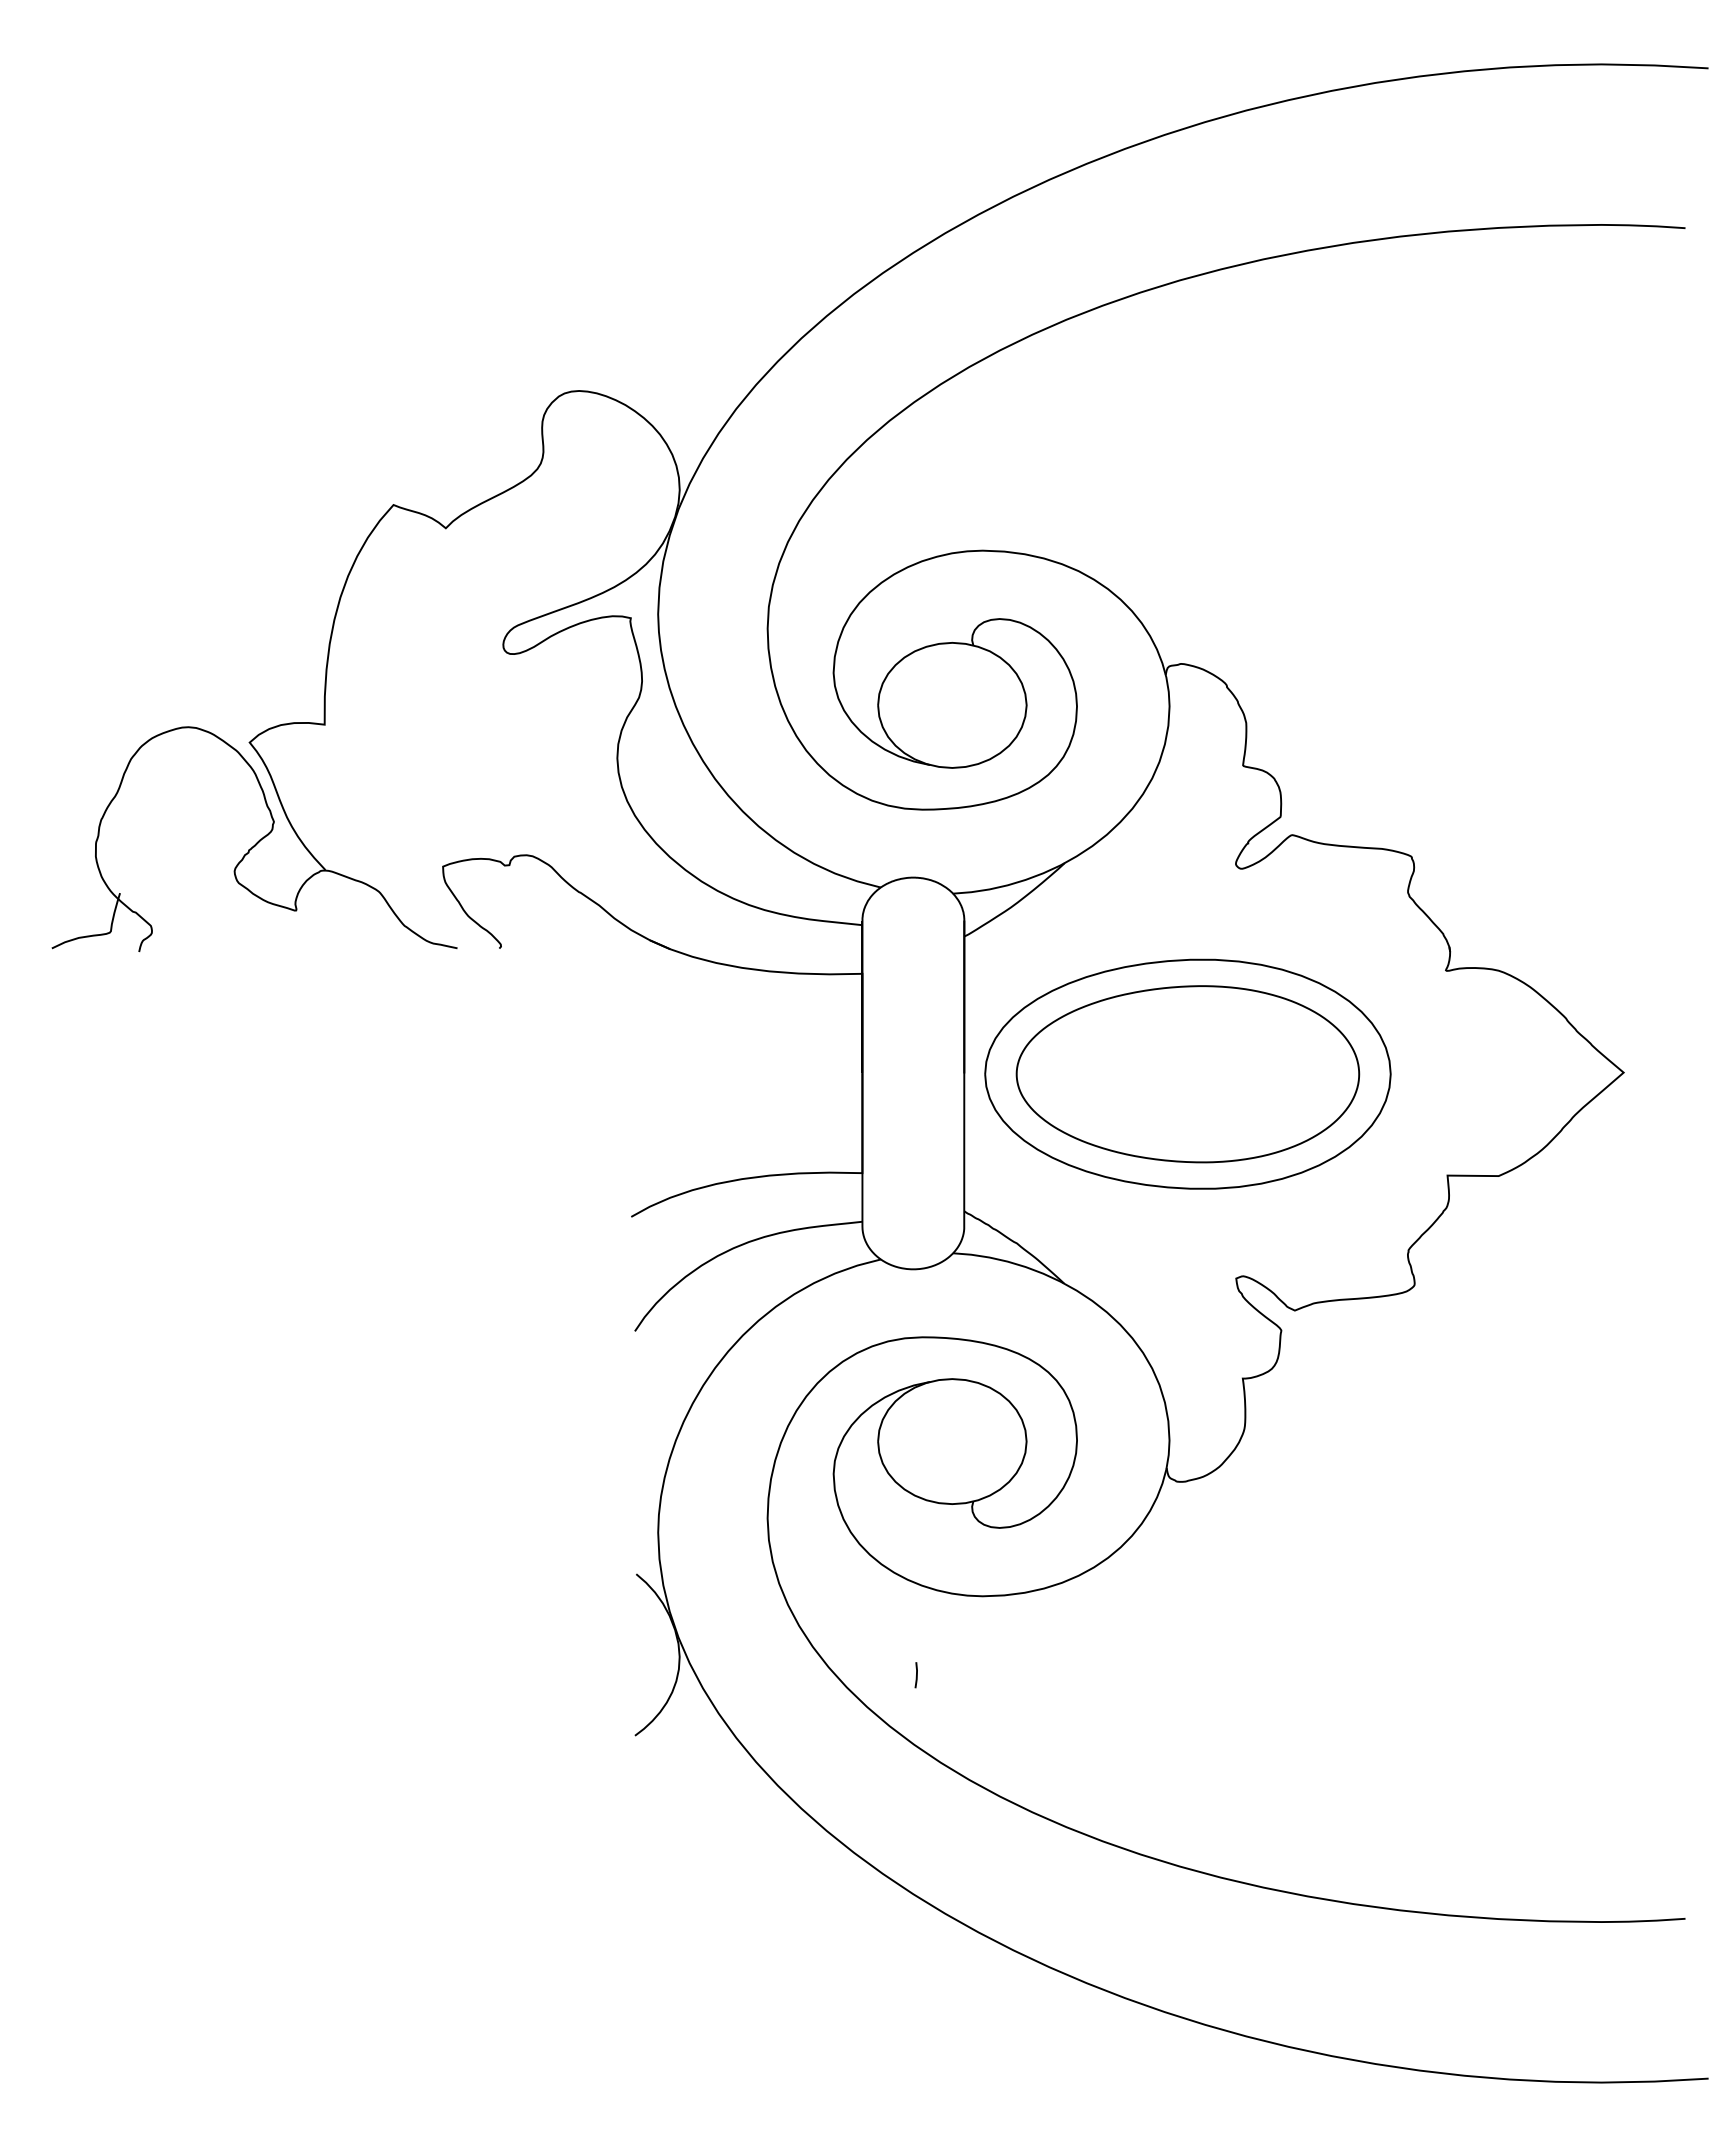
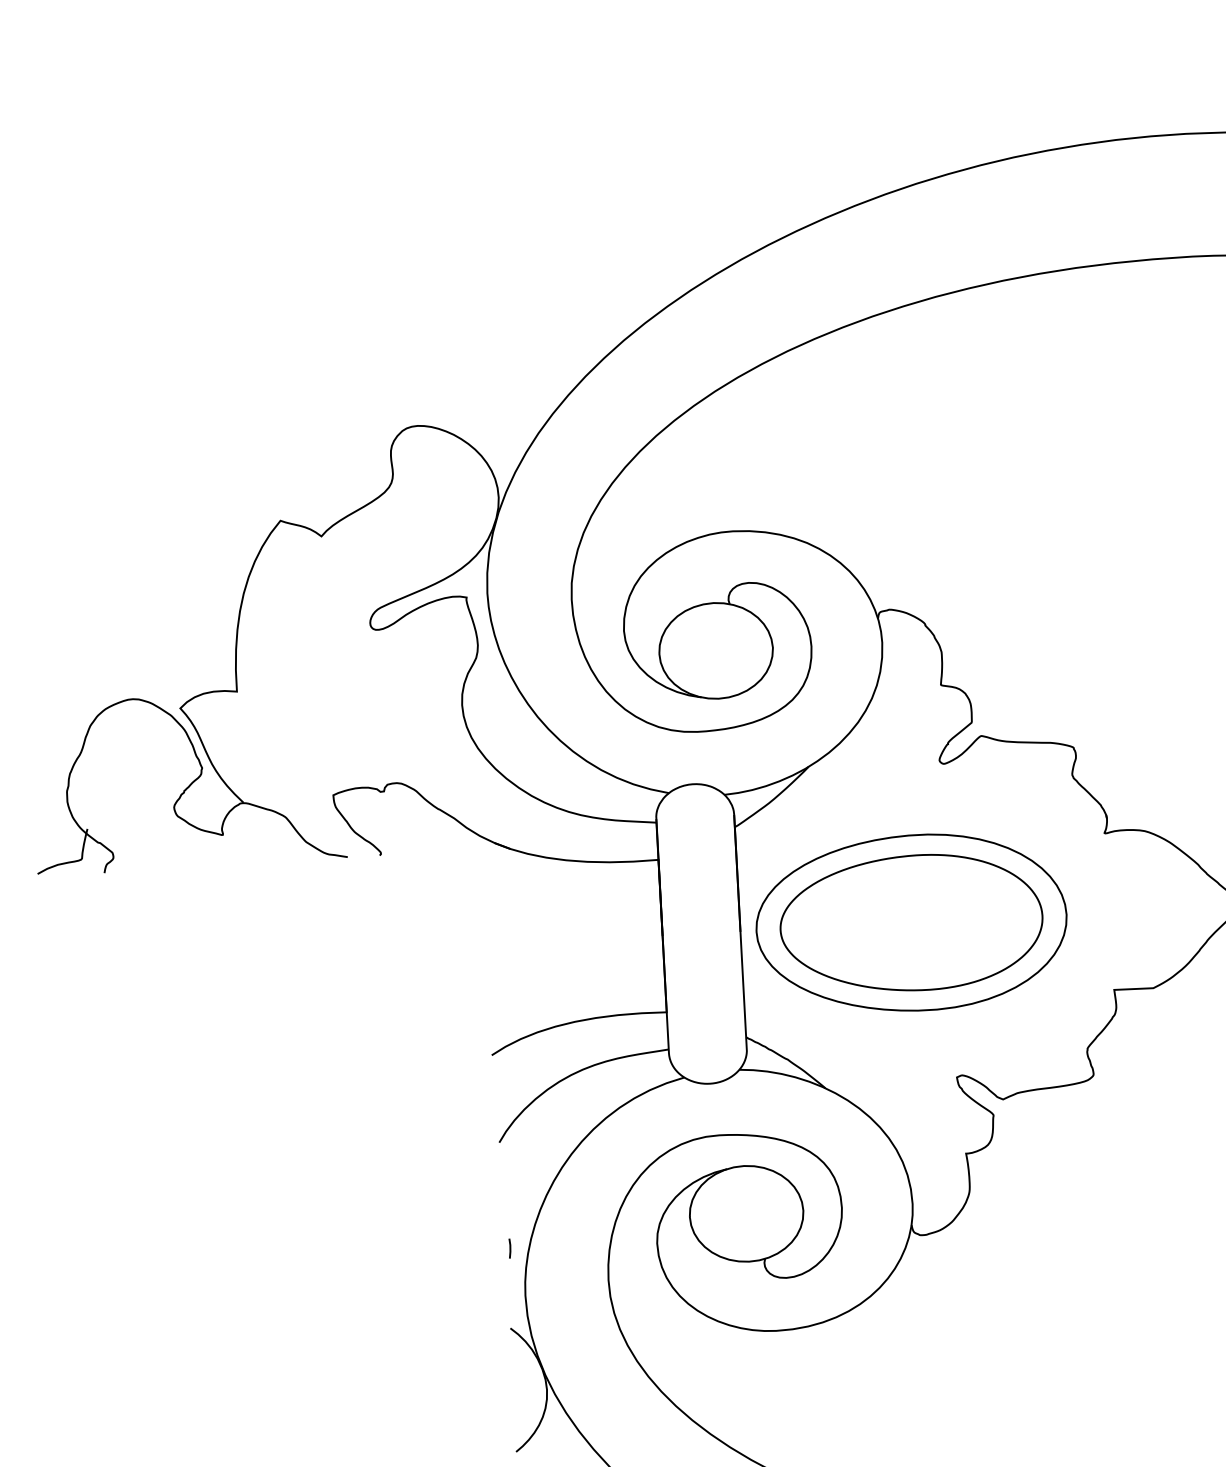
line: (916, 1675) -> (510, 1248), moved

